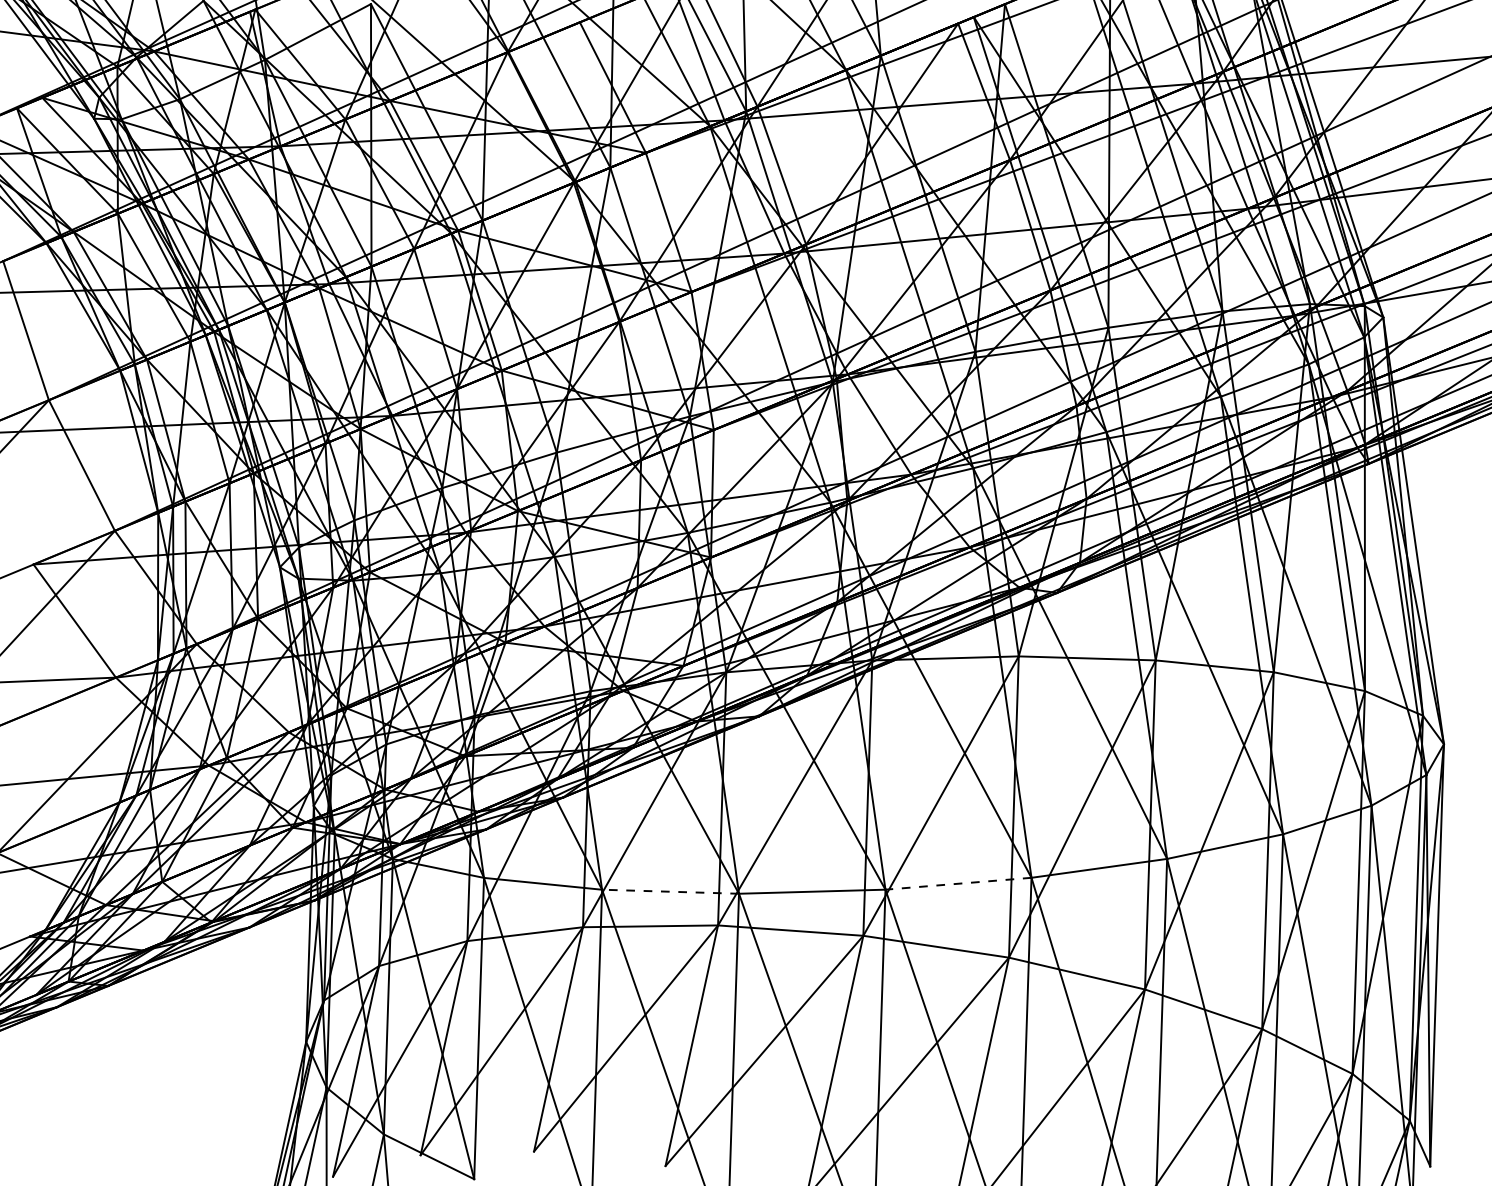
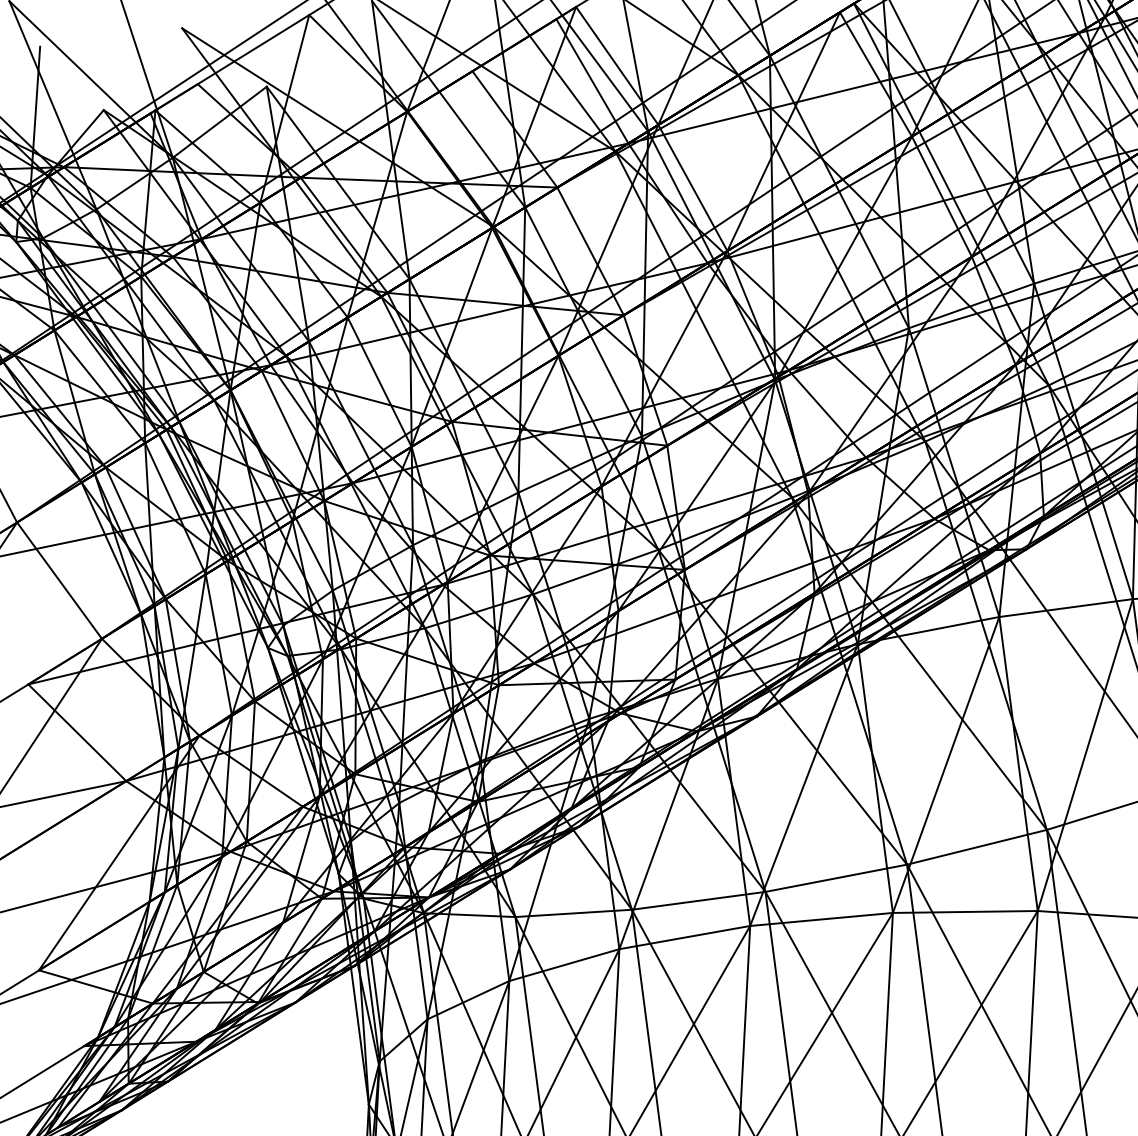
line: (958, 883) -> (976, 847), dashed -> solid
line: (670, 891) -> (698, 900), dashed -> solid

